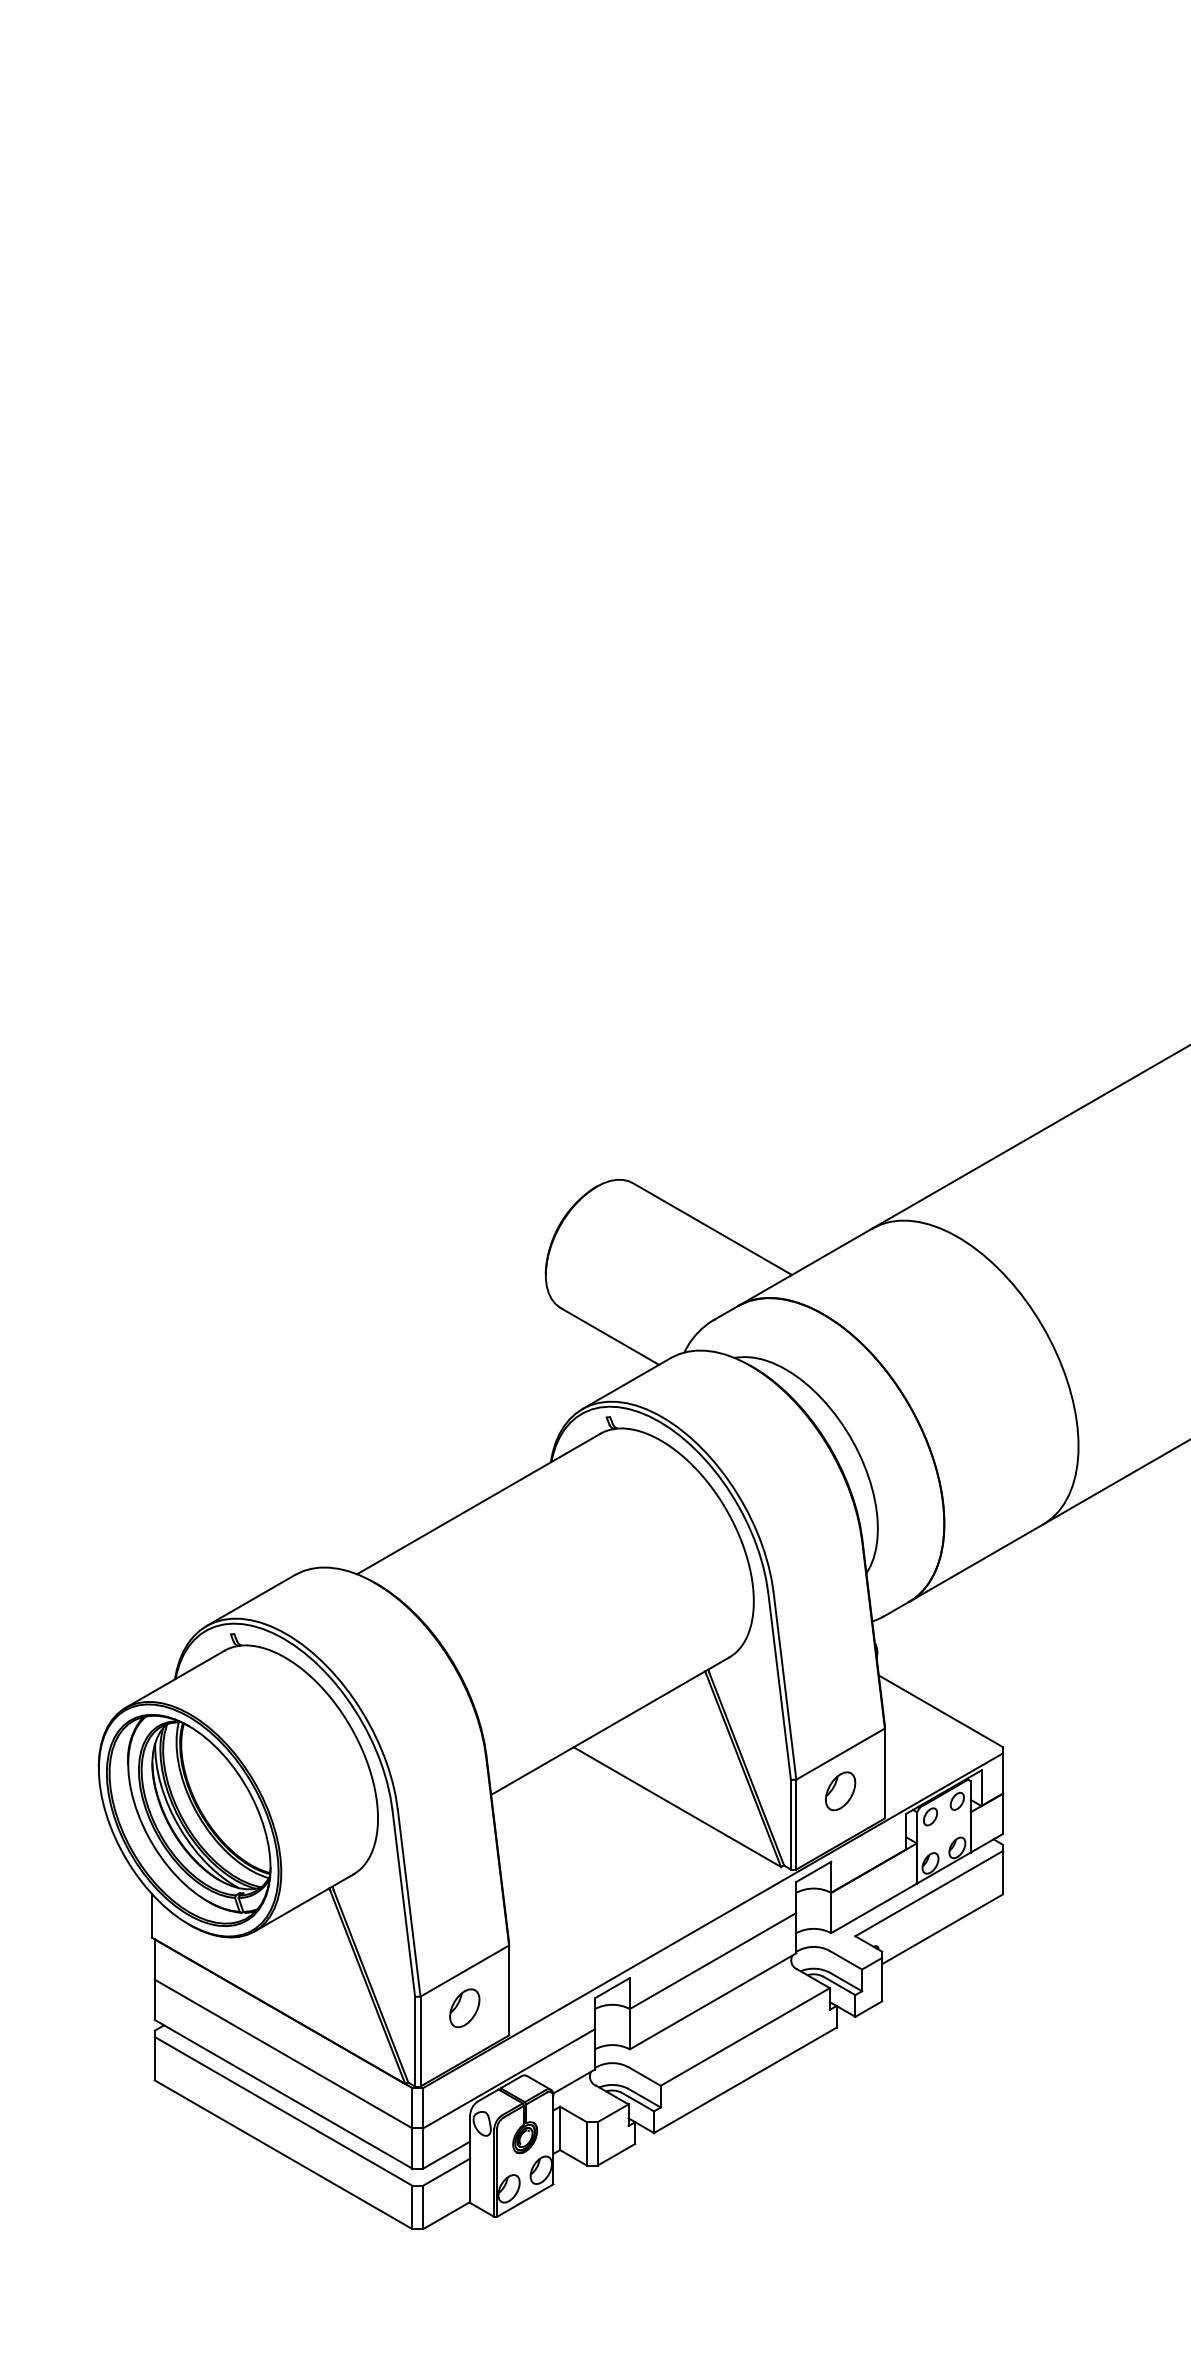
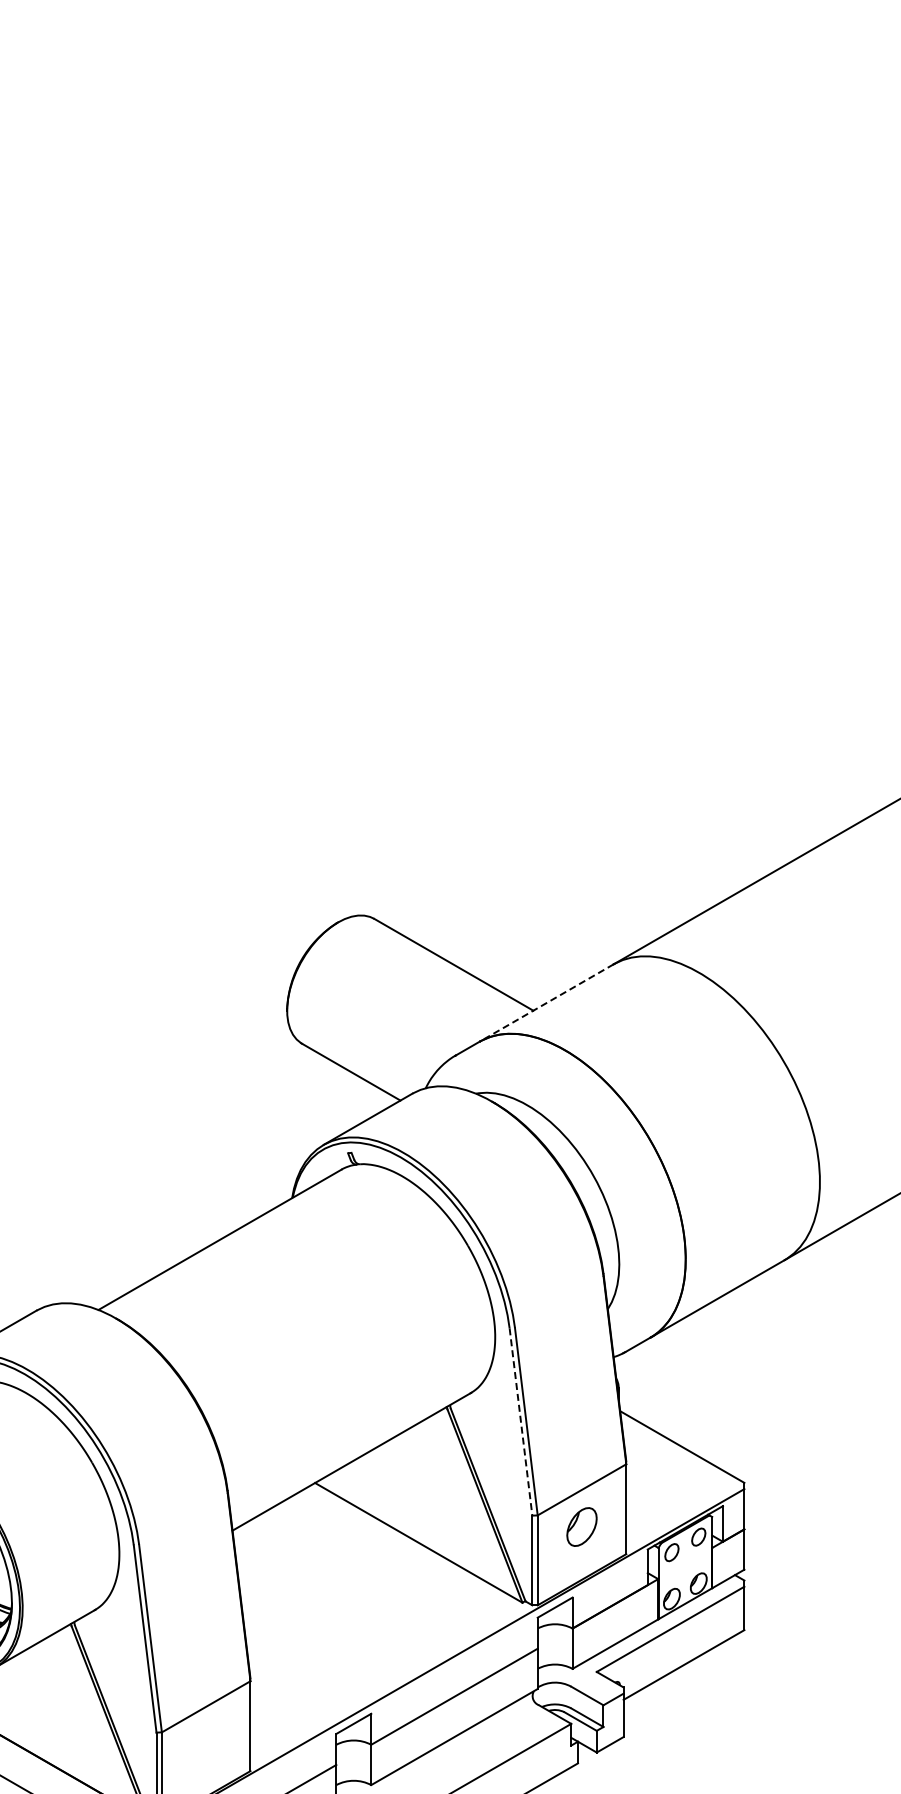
line: (804, 1267) -> (545, 1003), solid -> dashed
line: (779, 1686) -> (520, 1422), solid -> dashed
part: (464, 2008) -> (205, 1744), removed

